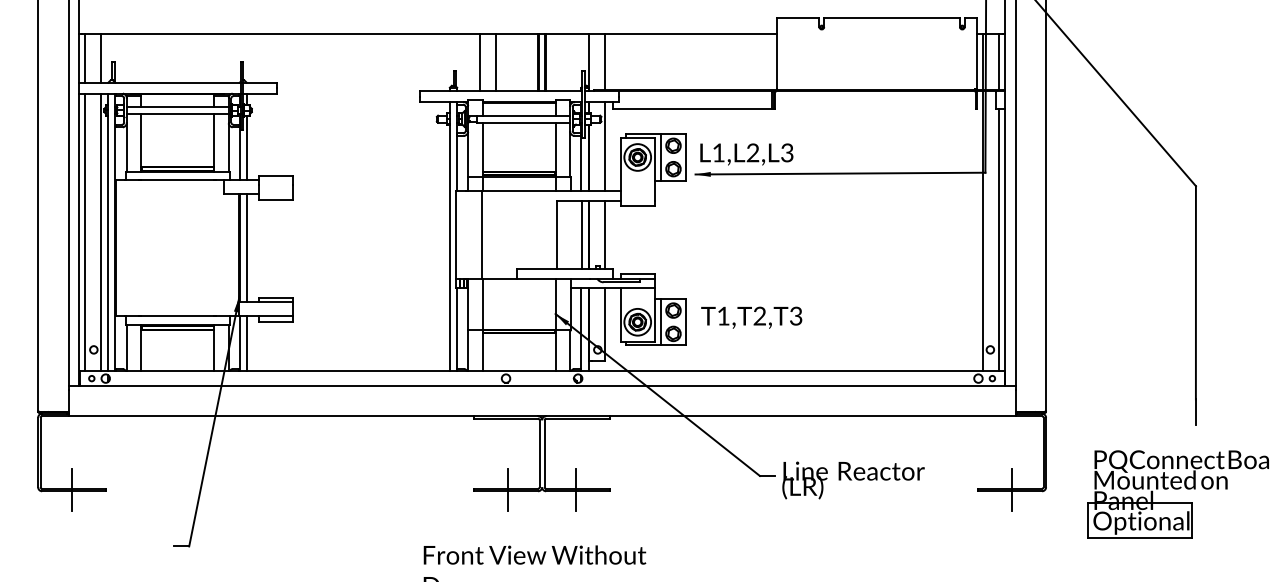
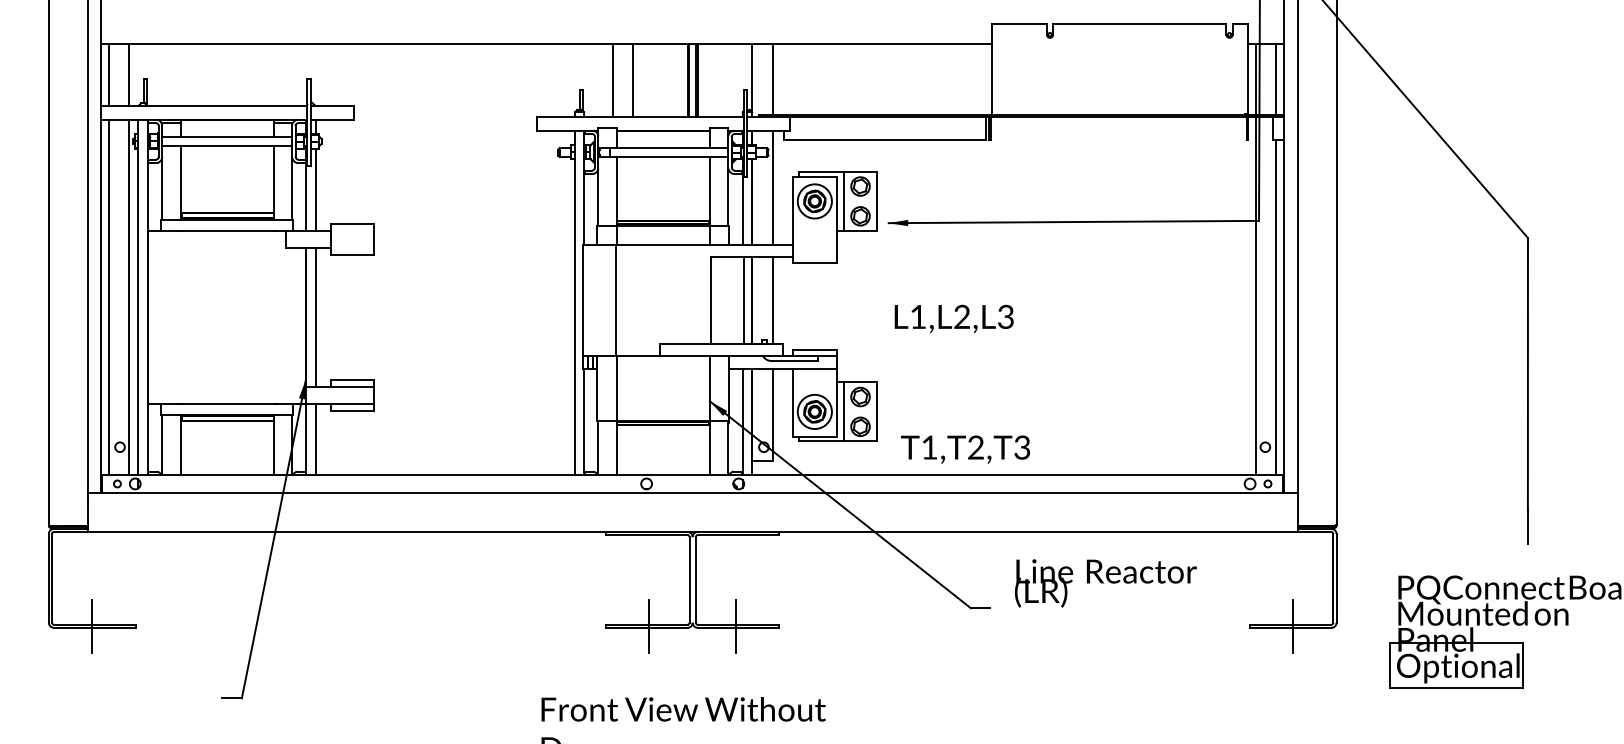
text: (746, 154) -> (953, 318), moved
text: (751, 317) -> (965, 449), moved
text: (853, 480) -> (1105, 583), moved

